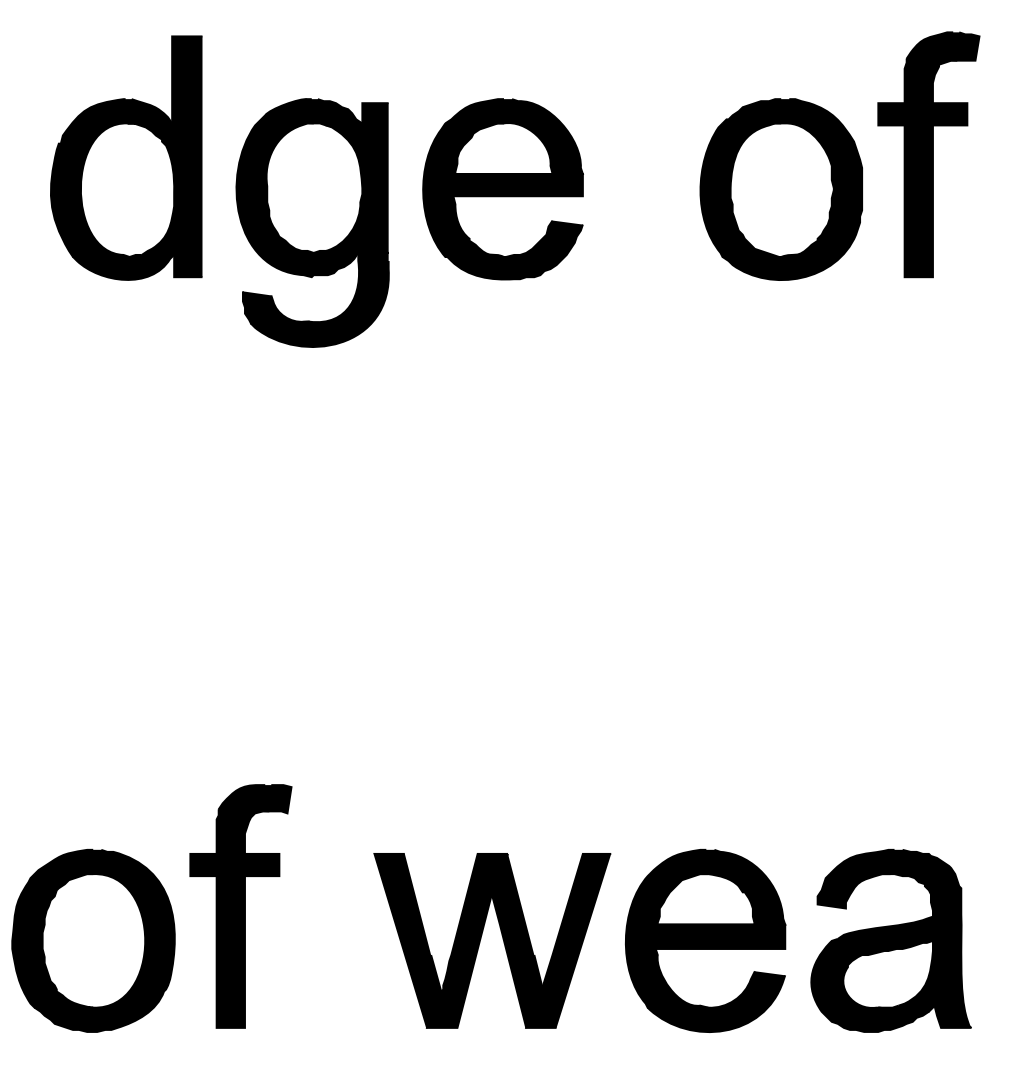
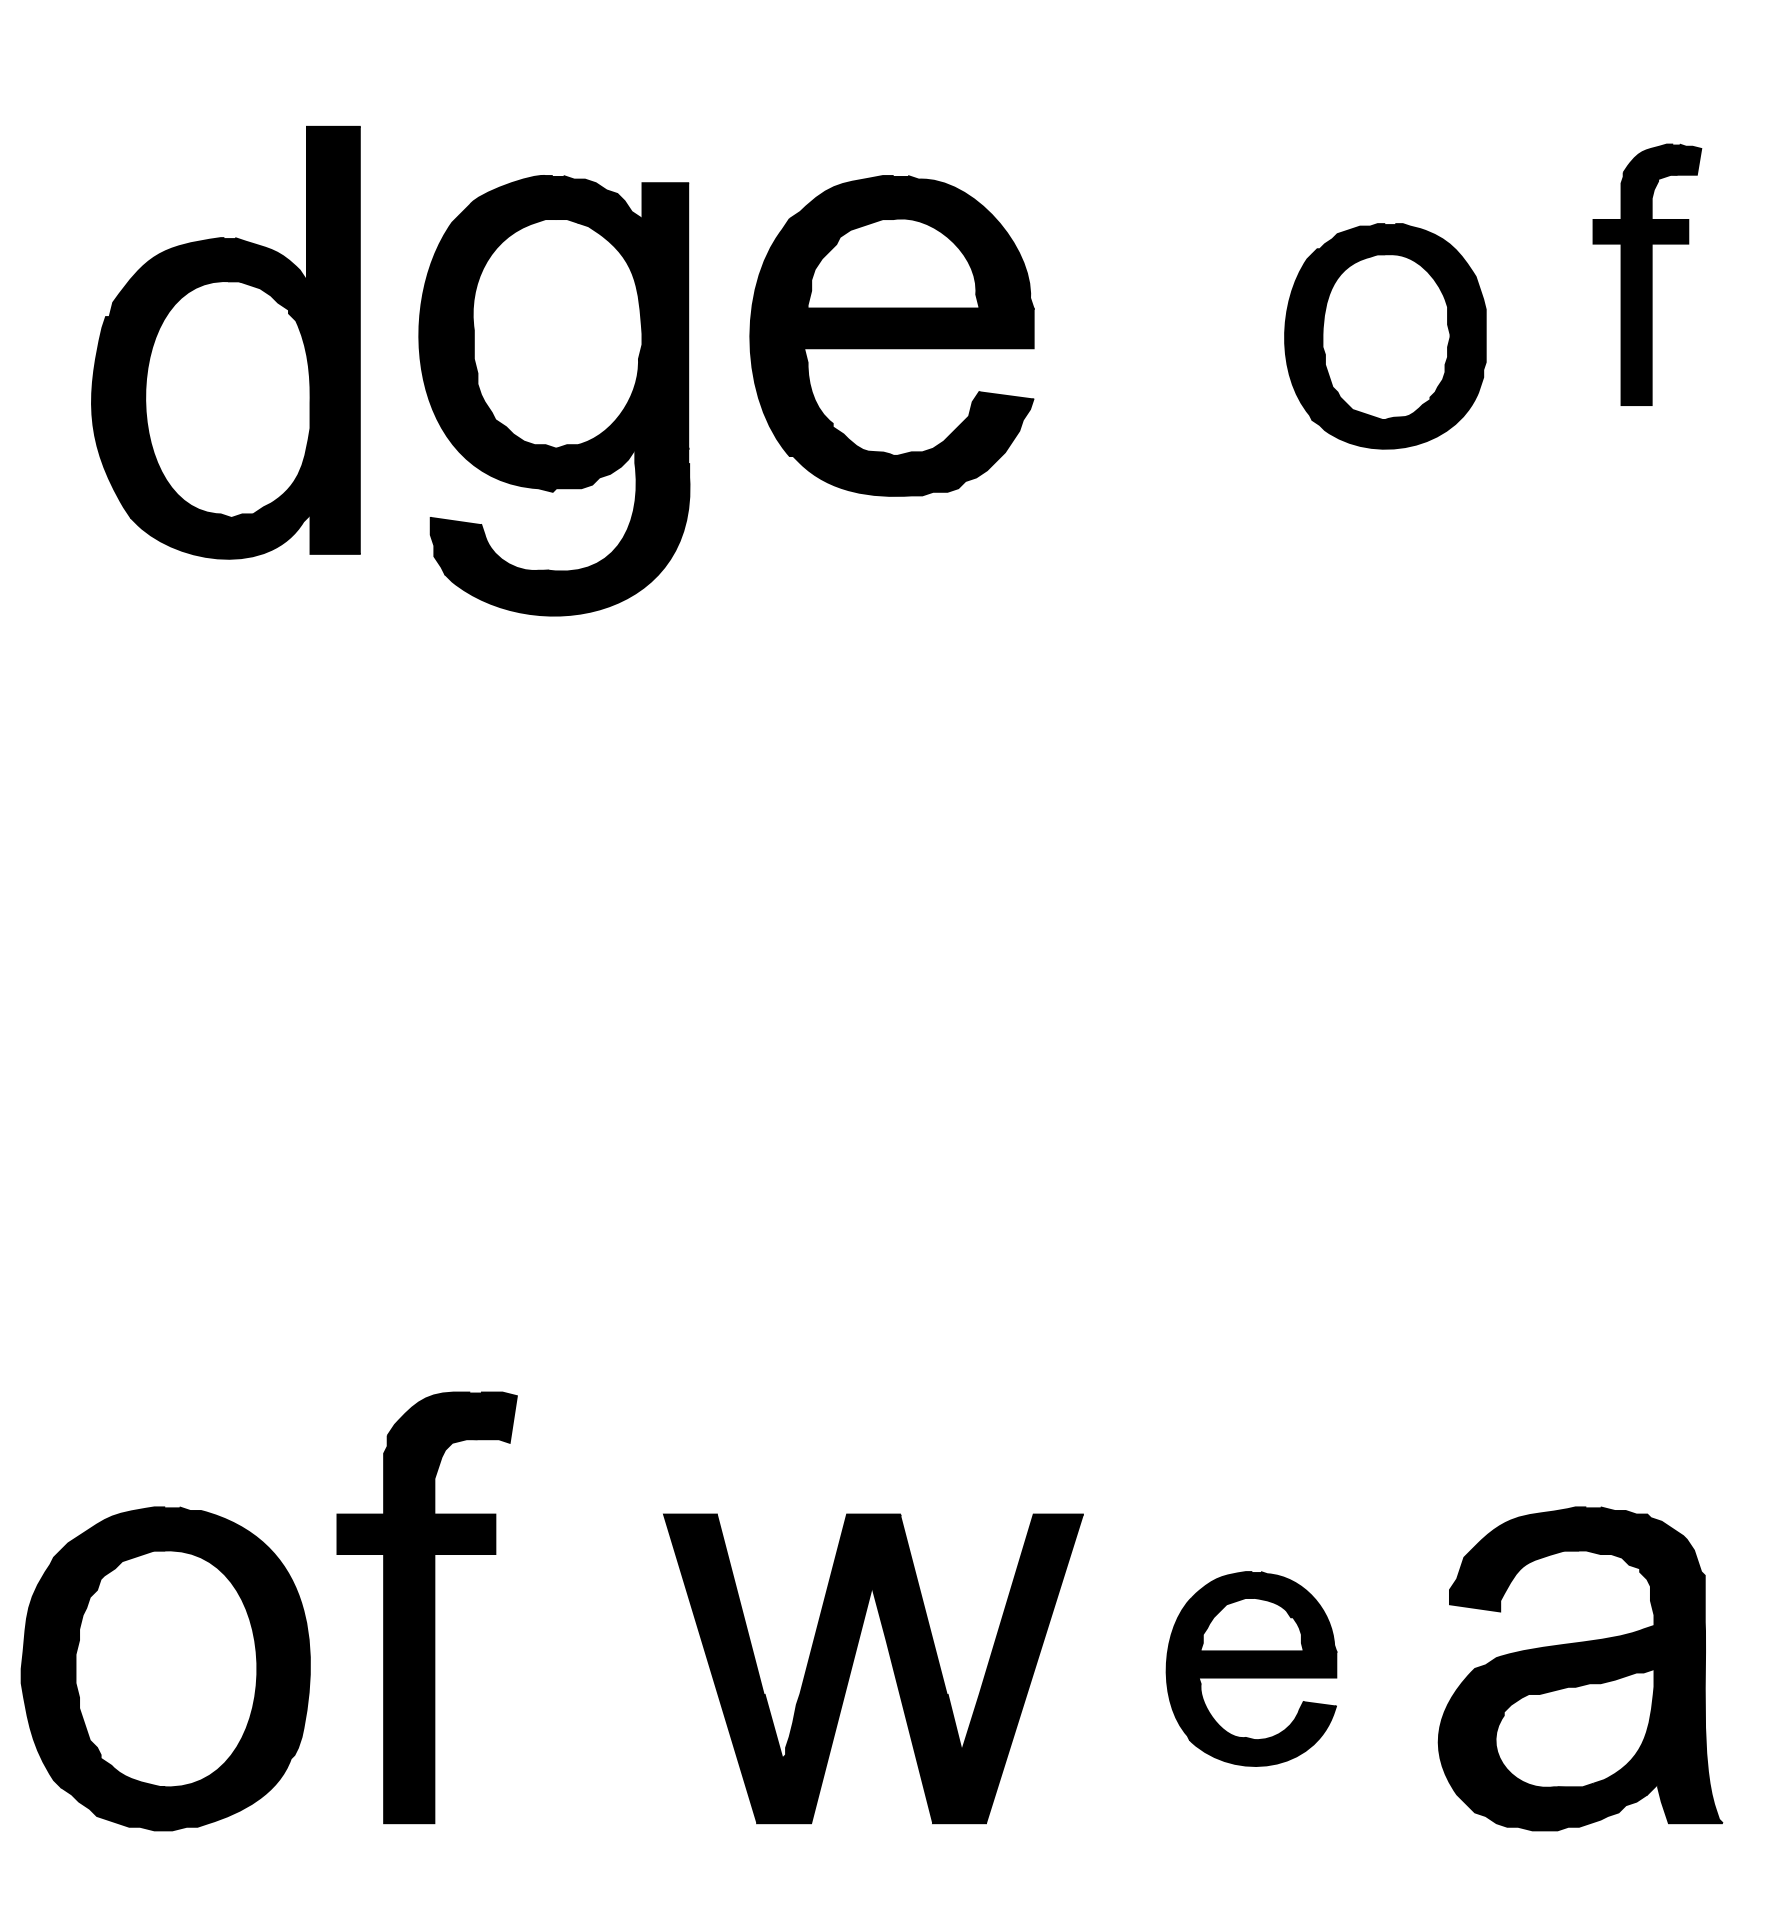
part: (928, 154) -> (1646, 274), size x0.6
part: (126, 157) -> (226, 341), moved
part: (780, 189) -> (1384, 336), size x0.7
part: (705, 940) -> (1251, 1668), size x0.6

